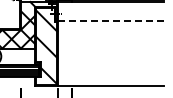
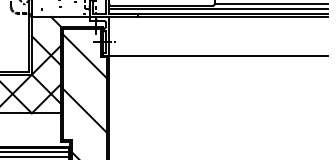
line: (111, 20) -> (218, 55), dashed -> solid

